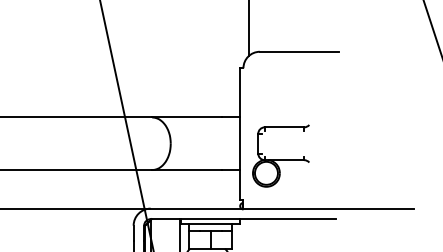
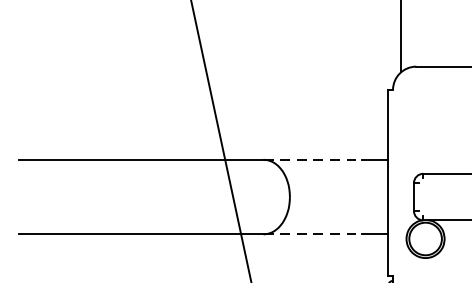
line: (187, 117) -> (313, 159), solid -> dashed
line: (187, 170) -> (313, 234), solid -> dashed

